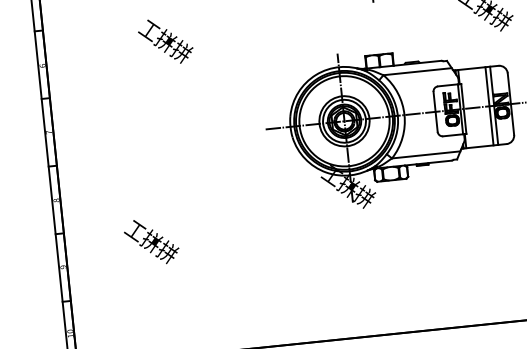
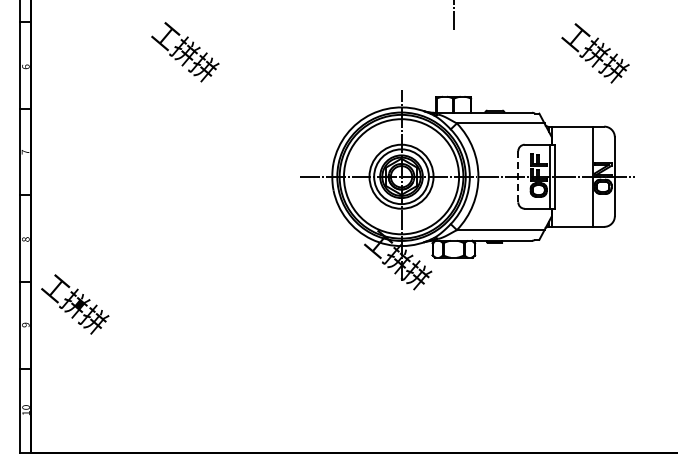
line: (489, 106) -> (587, 176), removed
line: (435, 111) -> (518, 176), solid -> dashed
text: (151, 241) -> (75, 304), moved

